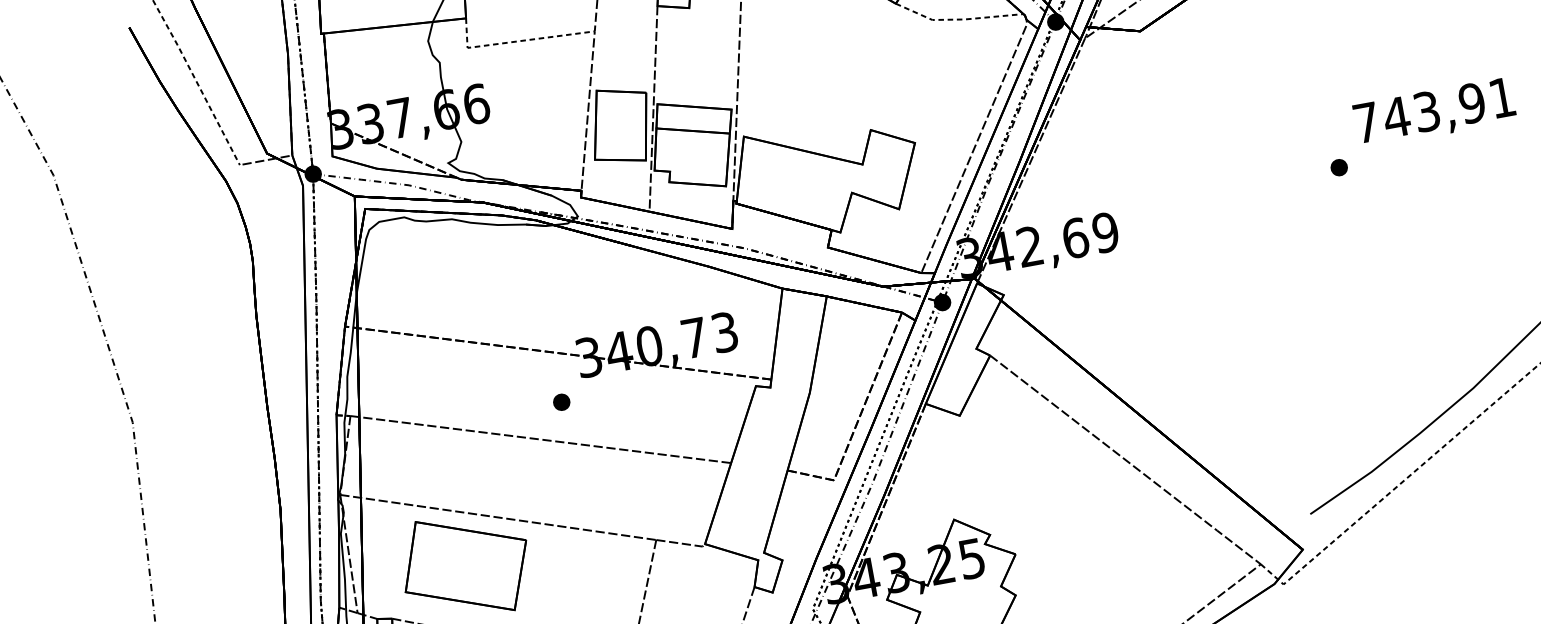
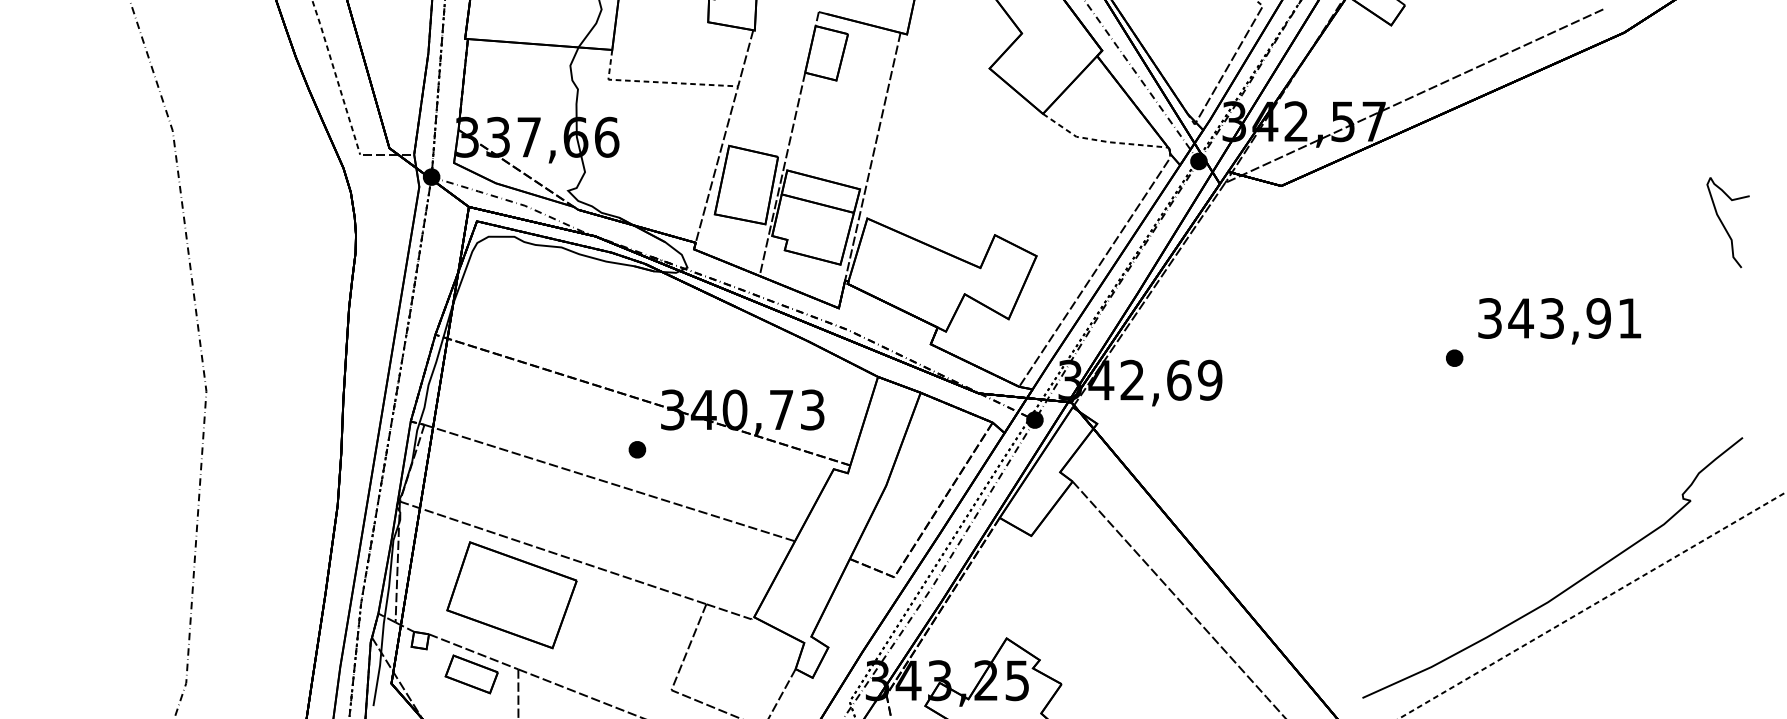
text: (1366, 122) -> (1489, 318), 743,91 -> 343,91

